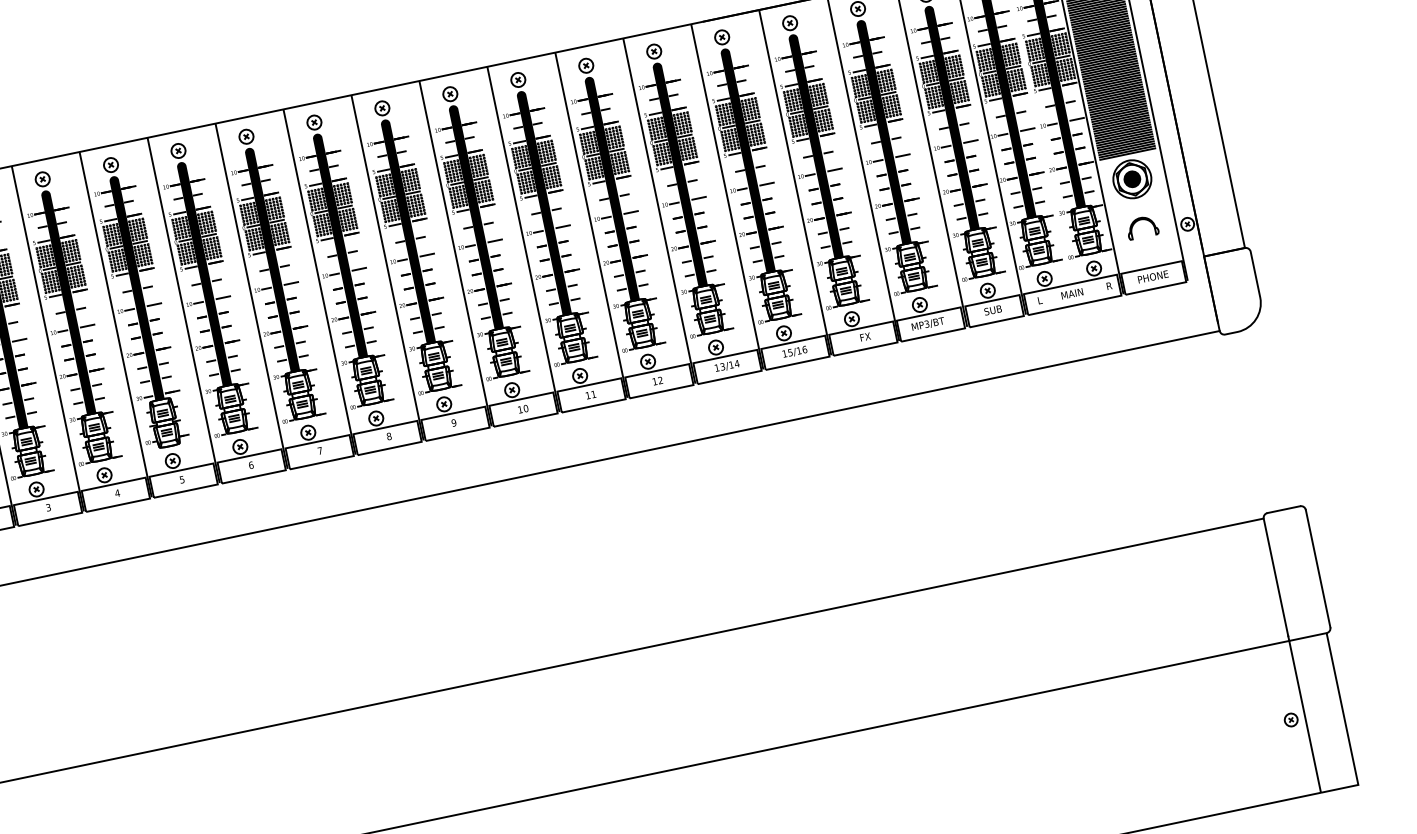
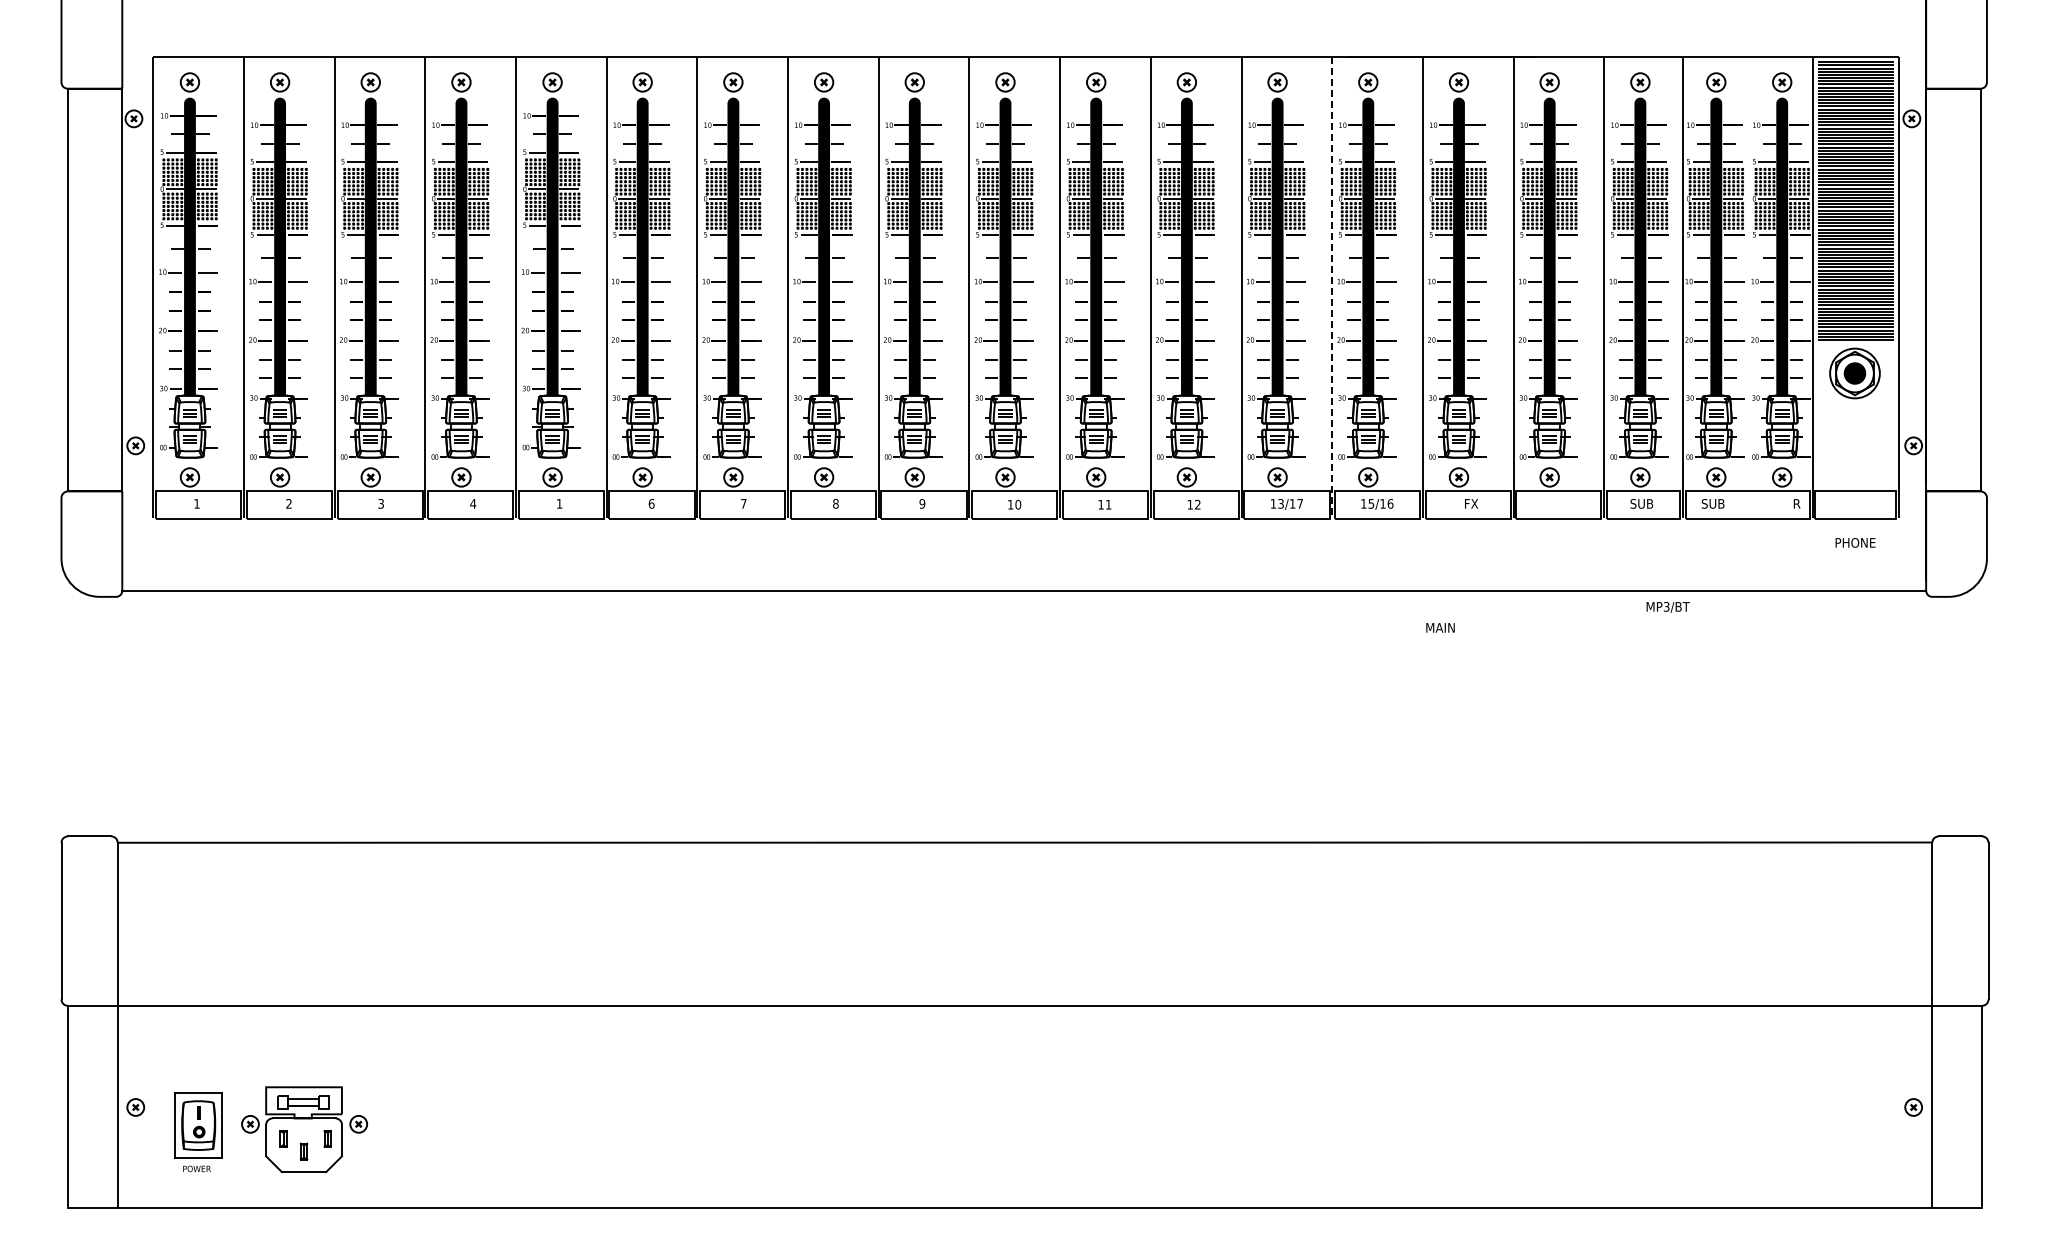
line: (727, 197) -> (1332, 288), solid -> dashed
part: (1139, 220) -> (1853, 428), removed
text: (1153, 276) -> (1855, 542), moved
text: (1072, 293) -> (1440, 627), moved
text: (1045, 298) -> (1712, 503), L -> SUB
text: (927, 324) -> (1667, 607), moved
text: (737, 363) -> (1300, 503), 13/14 -> 13/17
text: (182, 479) -> (559, 503), 5 -> 1

